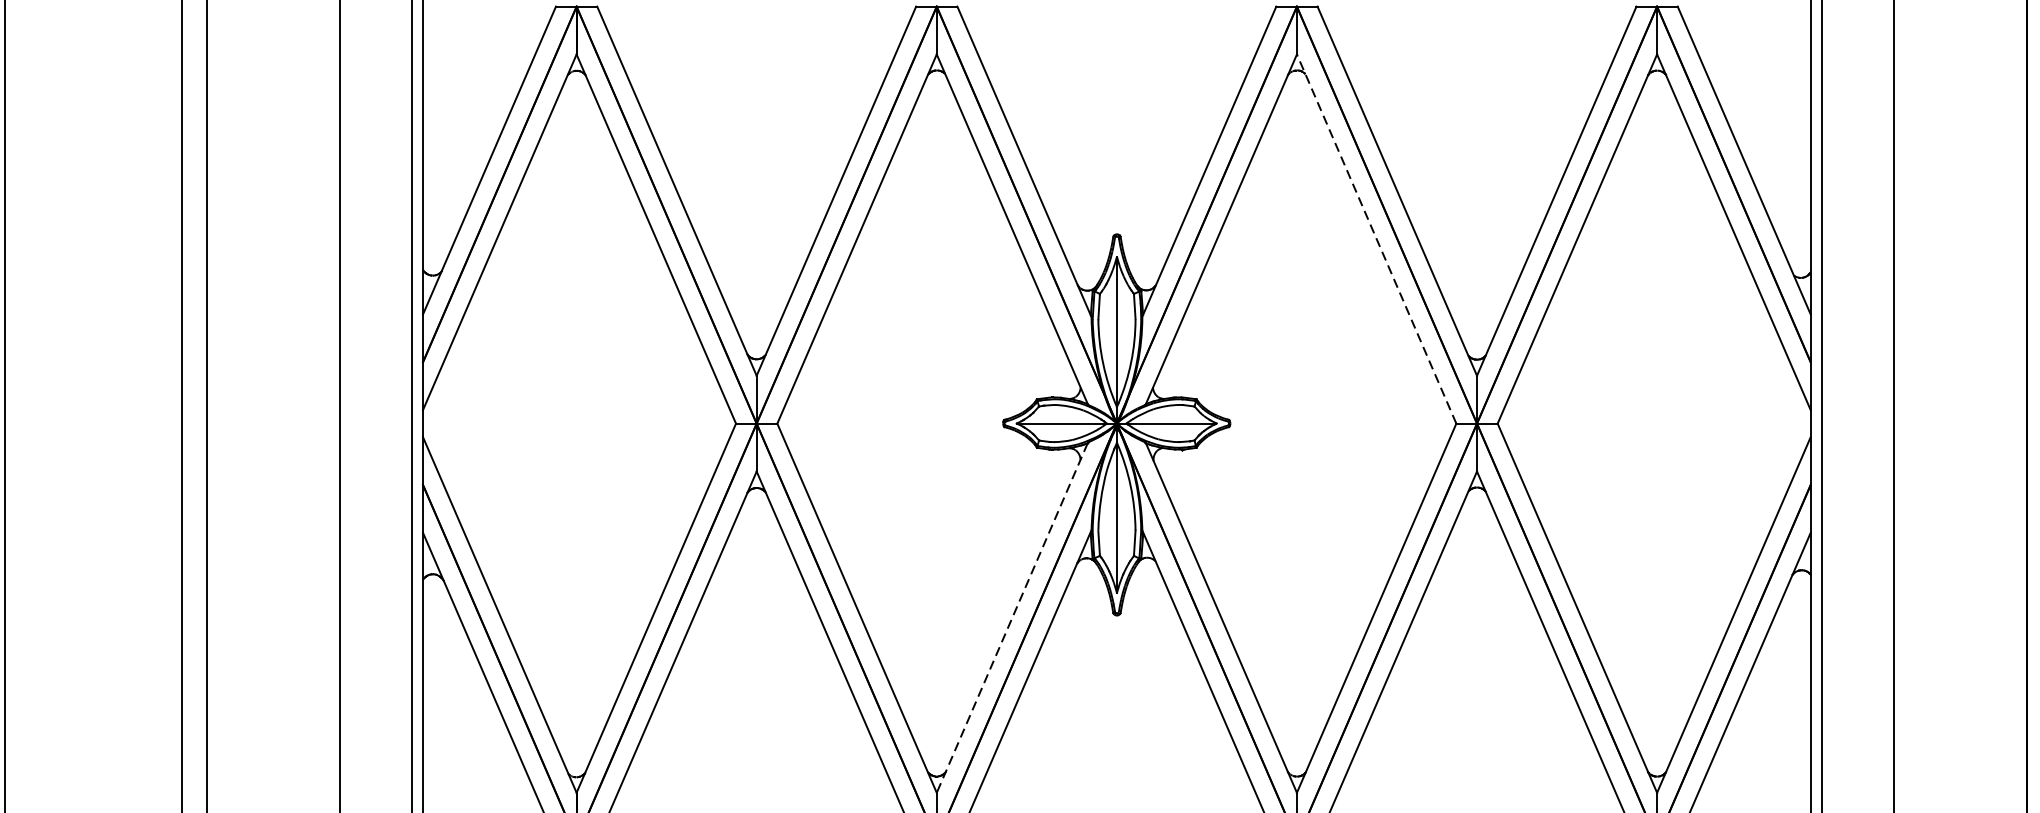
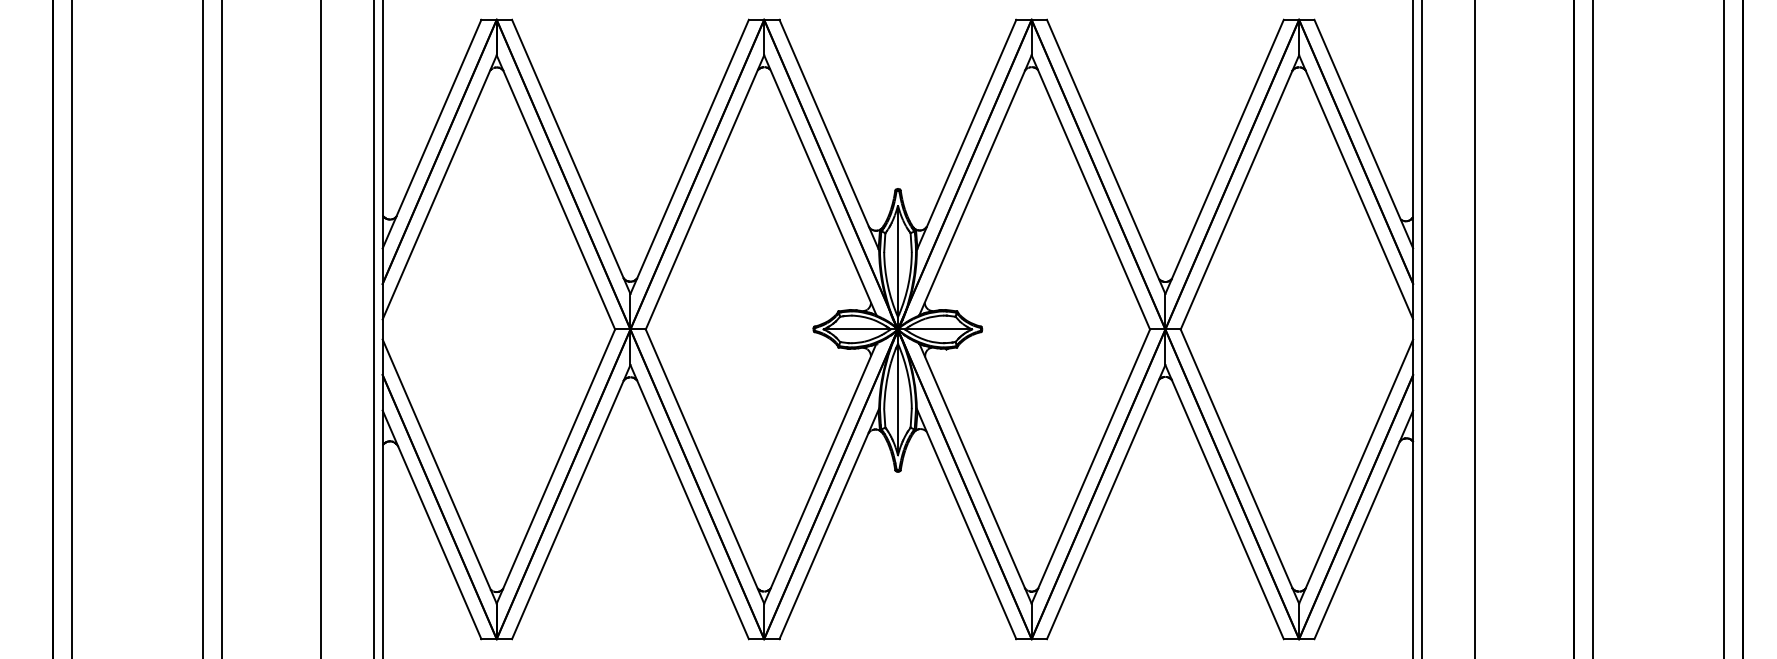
line: (1376, 237) -> (1090, 191), dashed -> solid
line: (1012, 618) -> (820, 474), dashed -> solid

